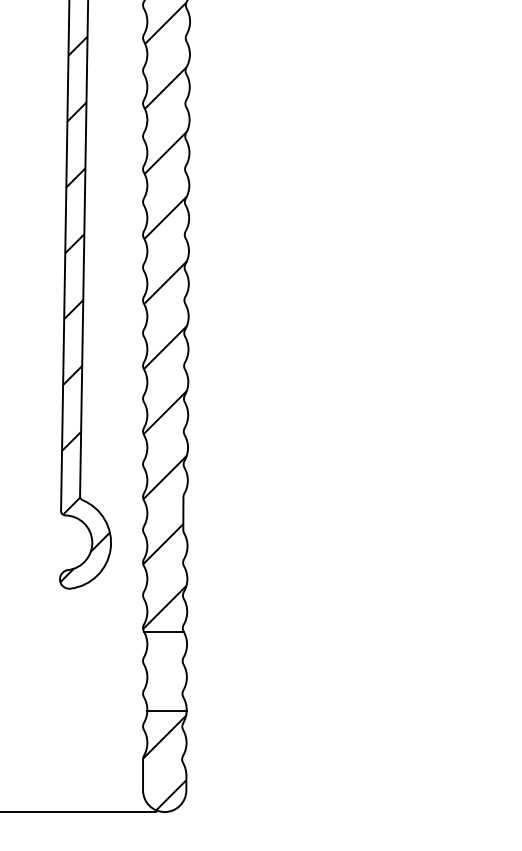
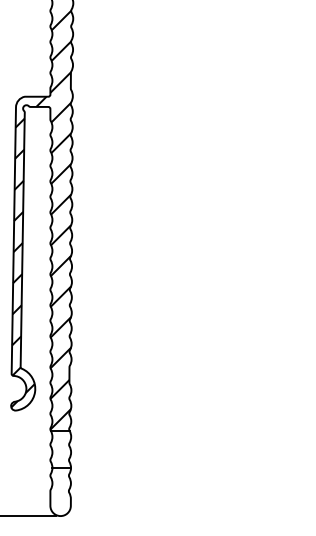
hatch: (164, 762) -> (60, 492), removed

